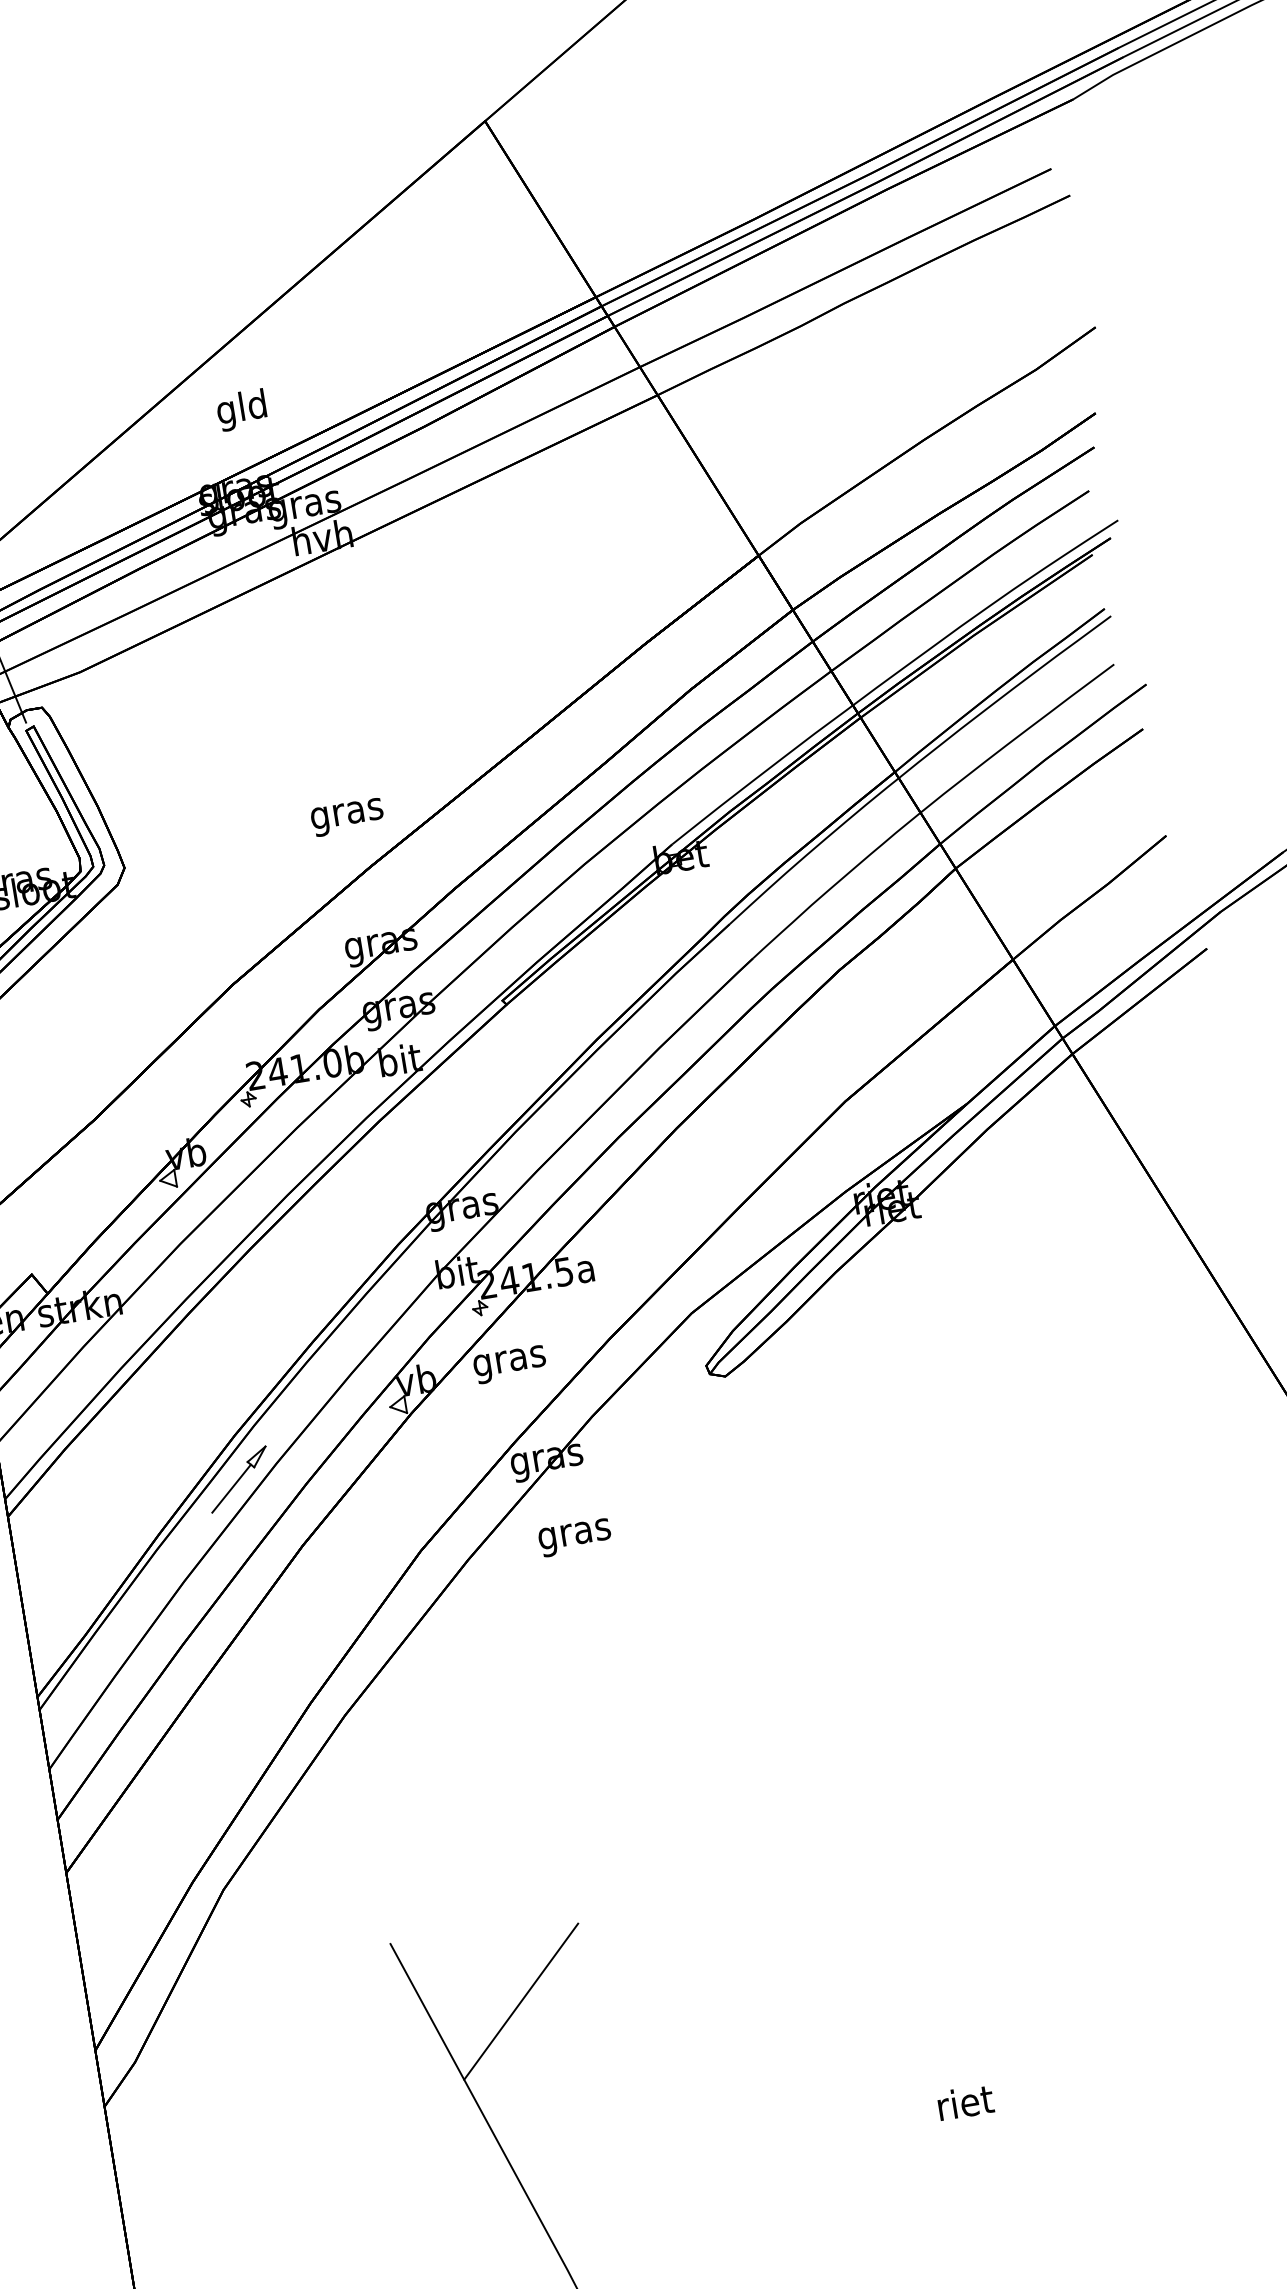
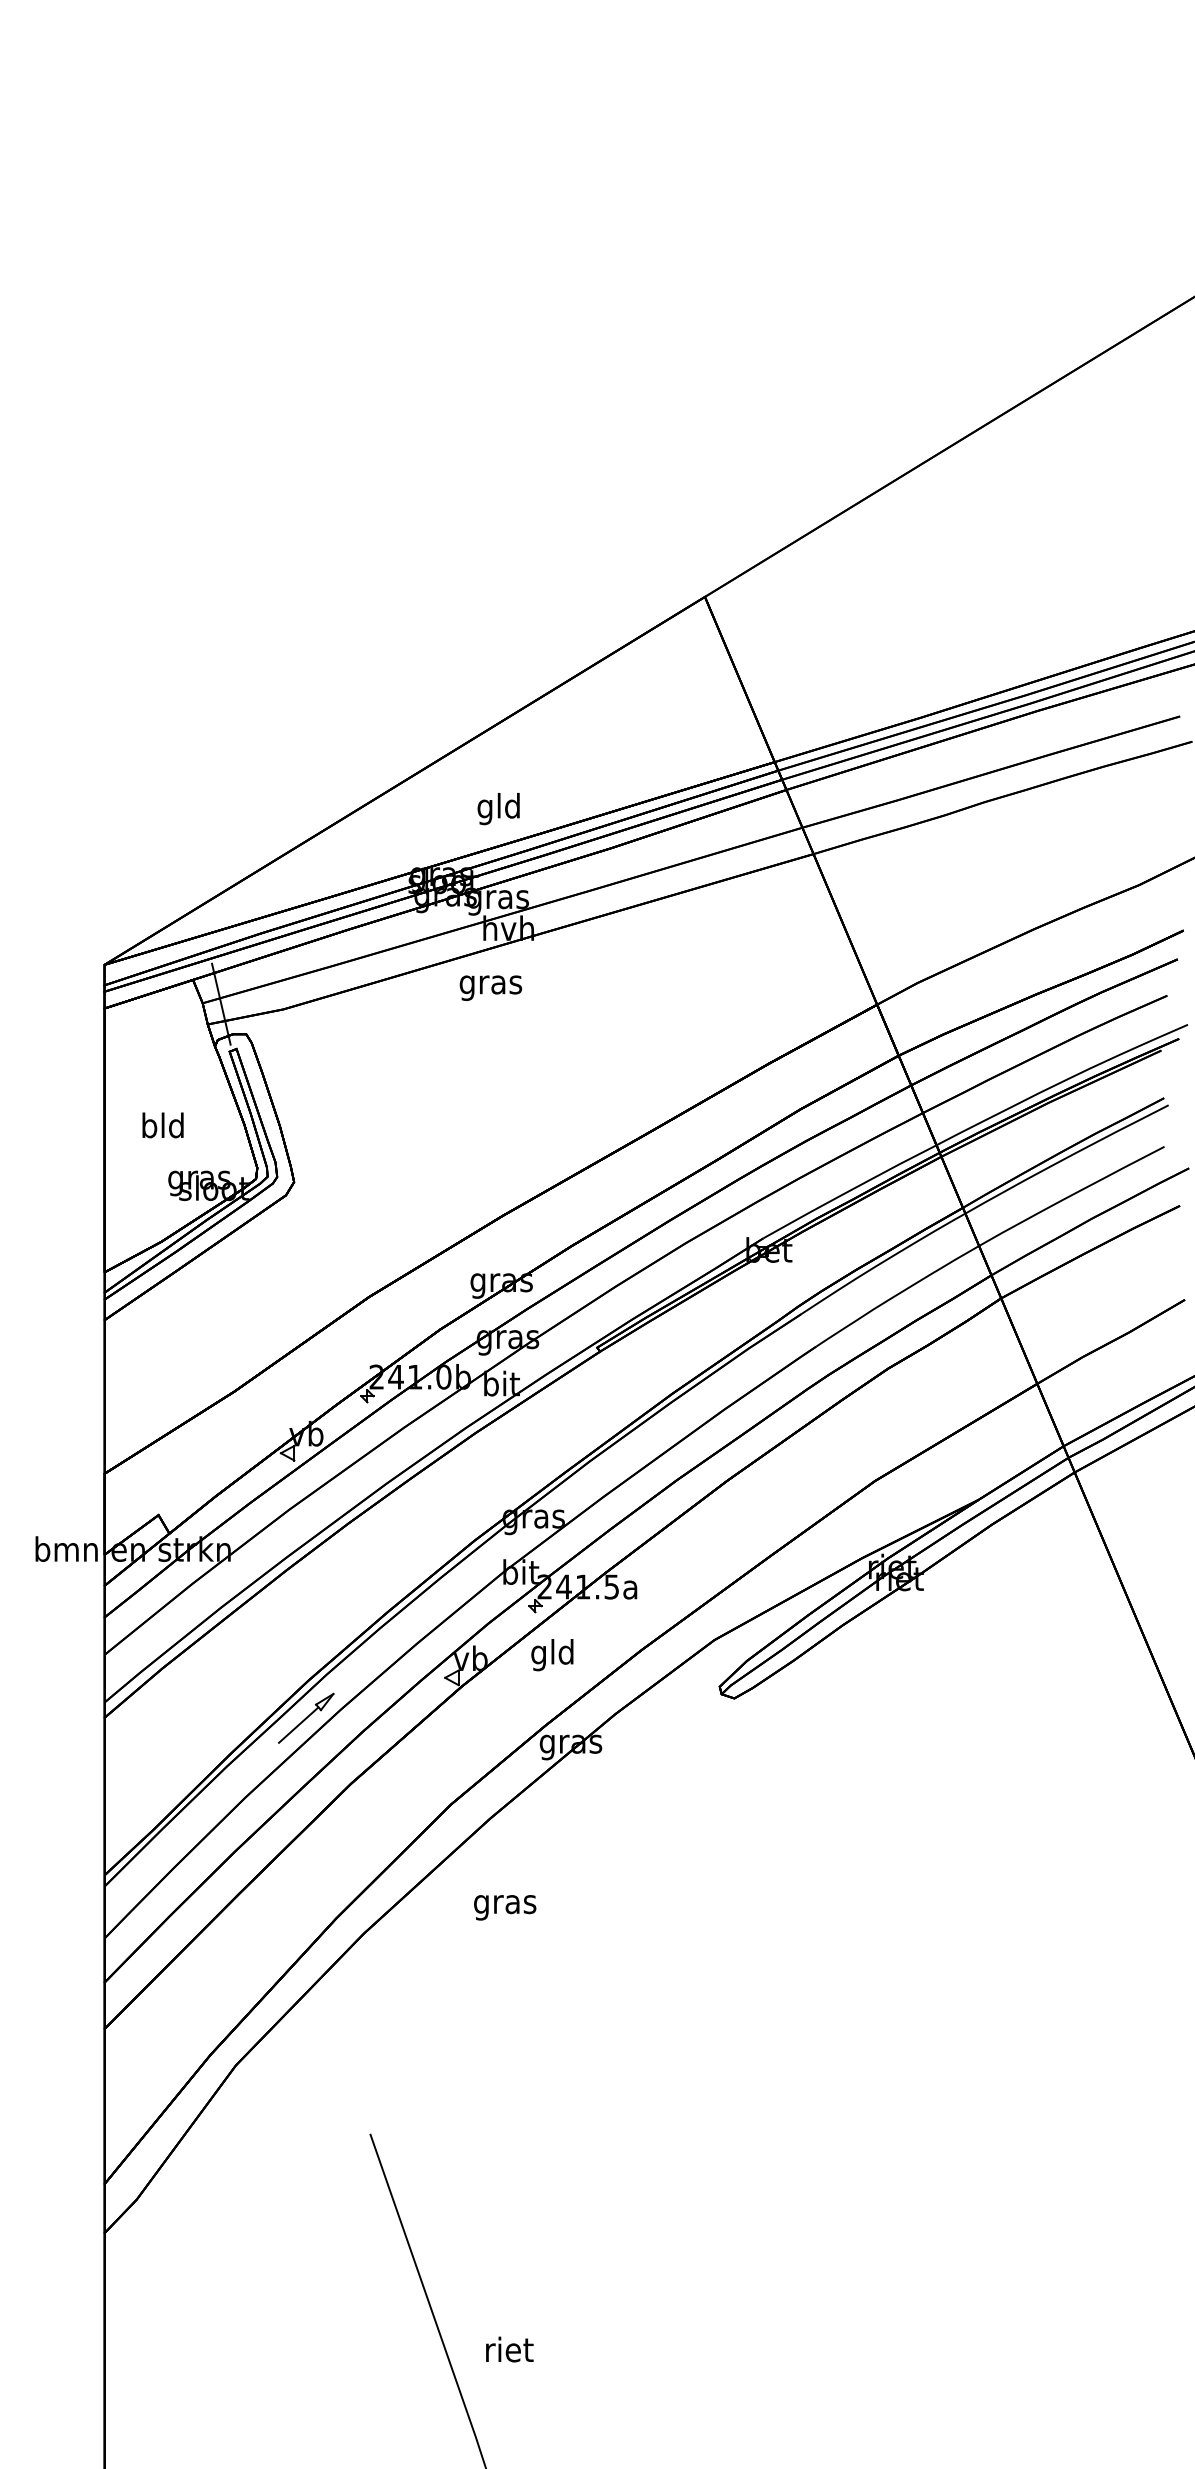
text: (241, 410) -> (498, 809), moved
text: (346, 816) -> (490, 987), moved
text: (509, 1361) -> (552, 1655), gras -> gld
text: (575, 1537) -> (505, 1907), moved
line: (520, 2001) -> (473, 2201), removed
text: (965, 2102) -> (509, 2349), moved

